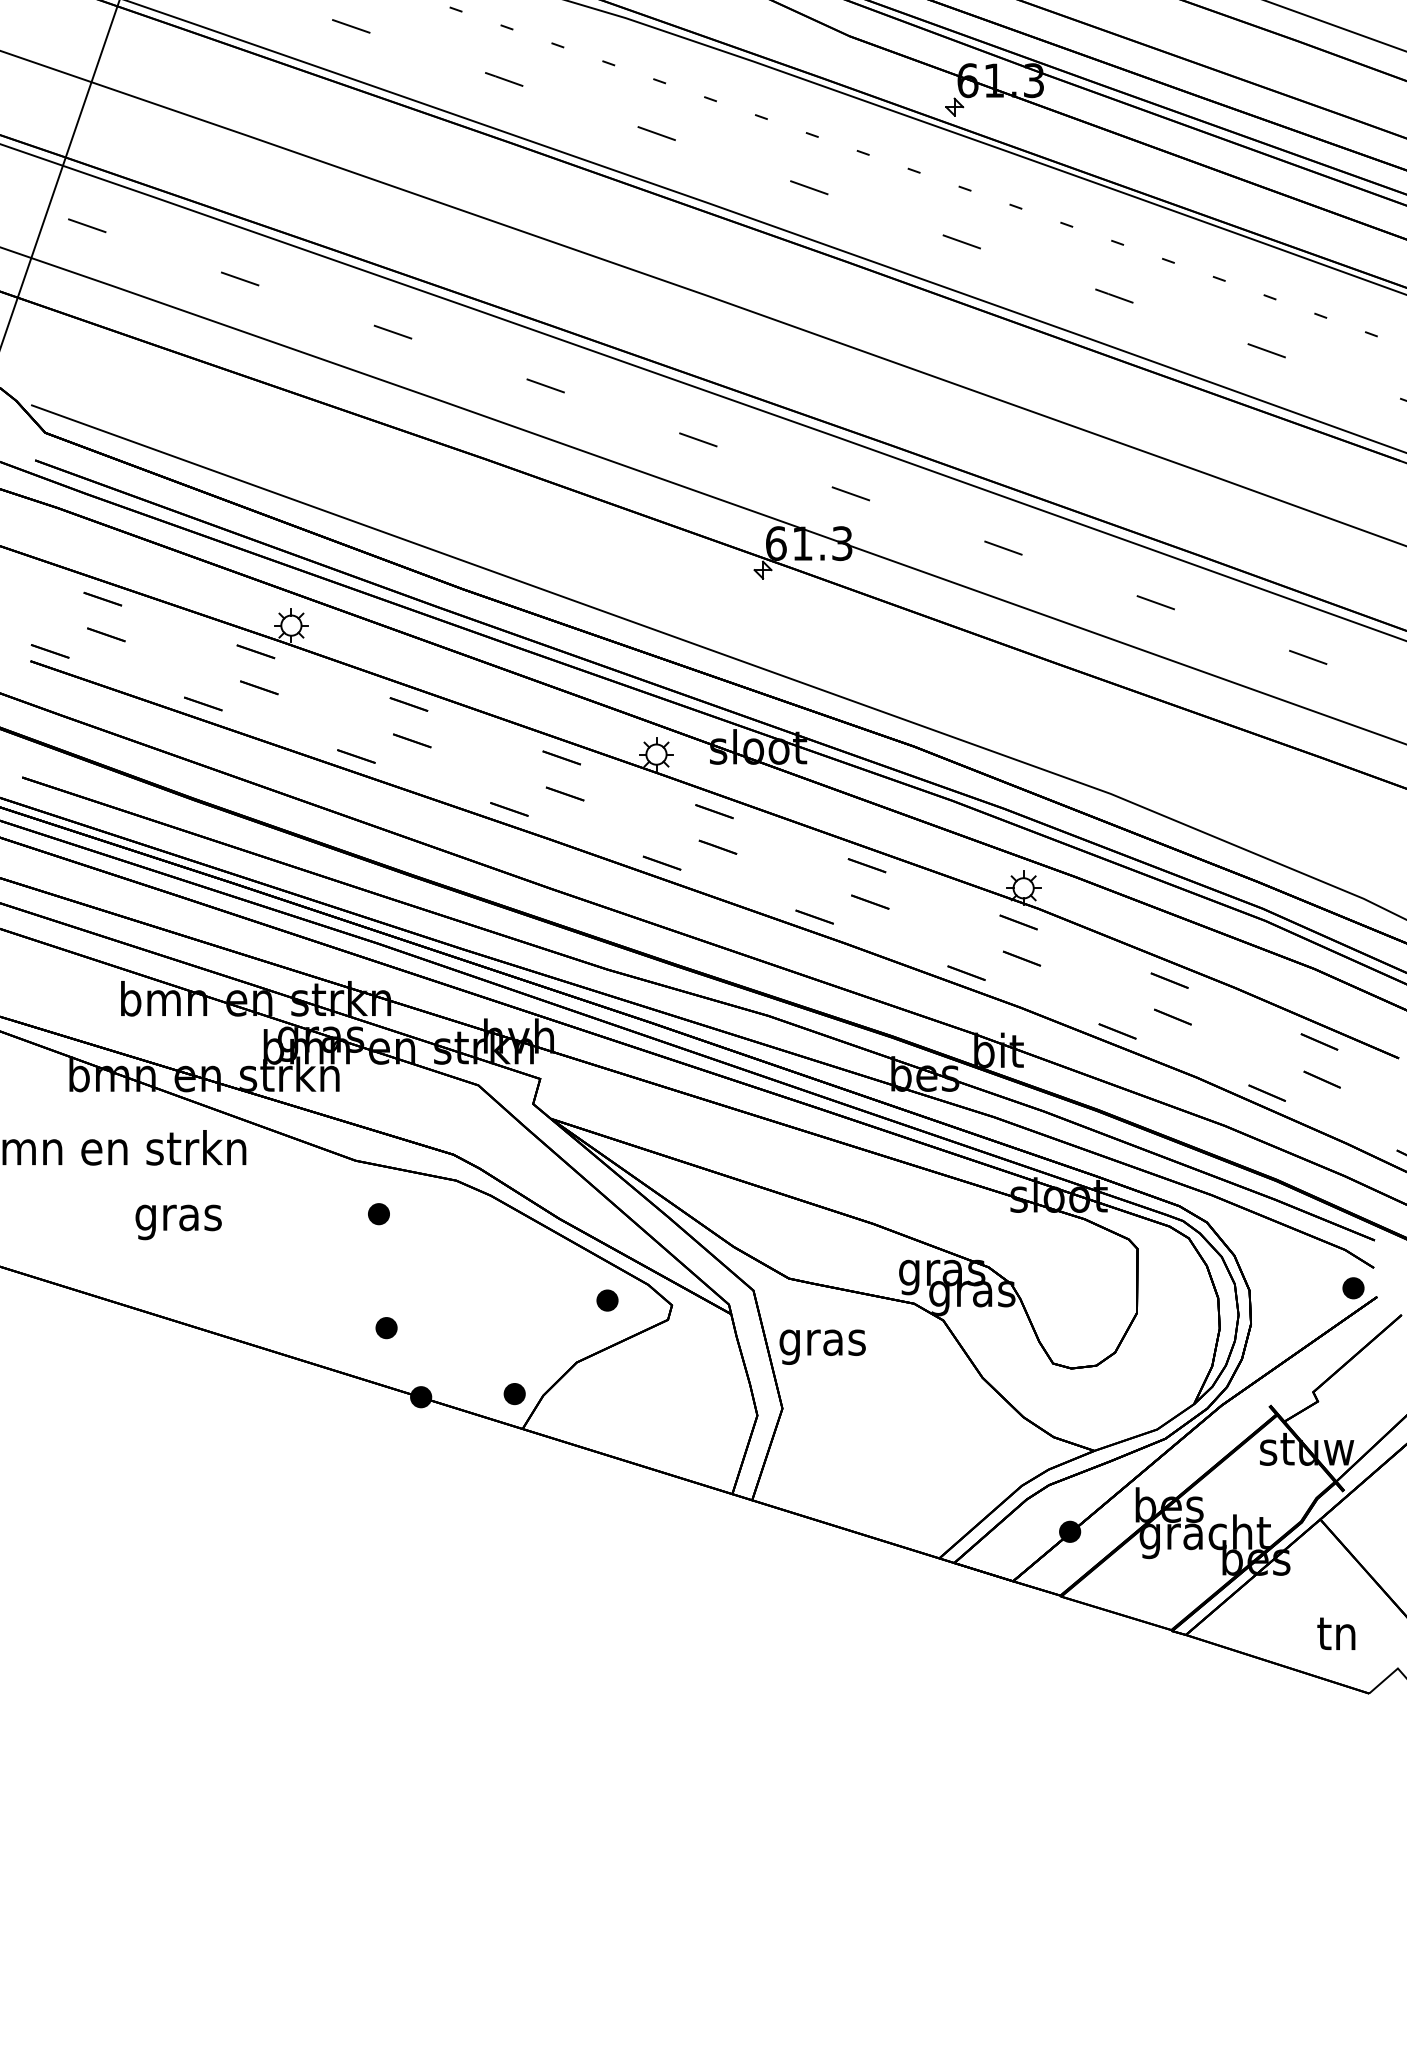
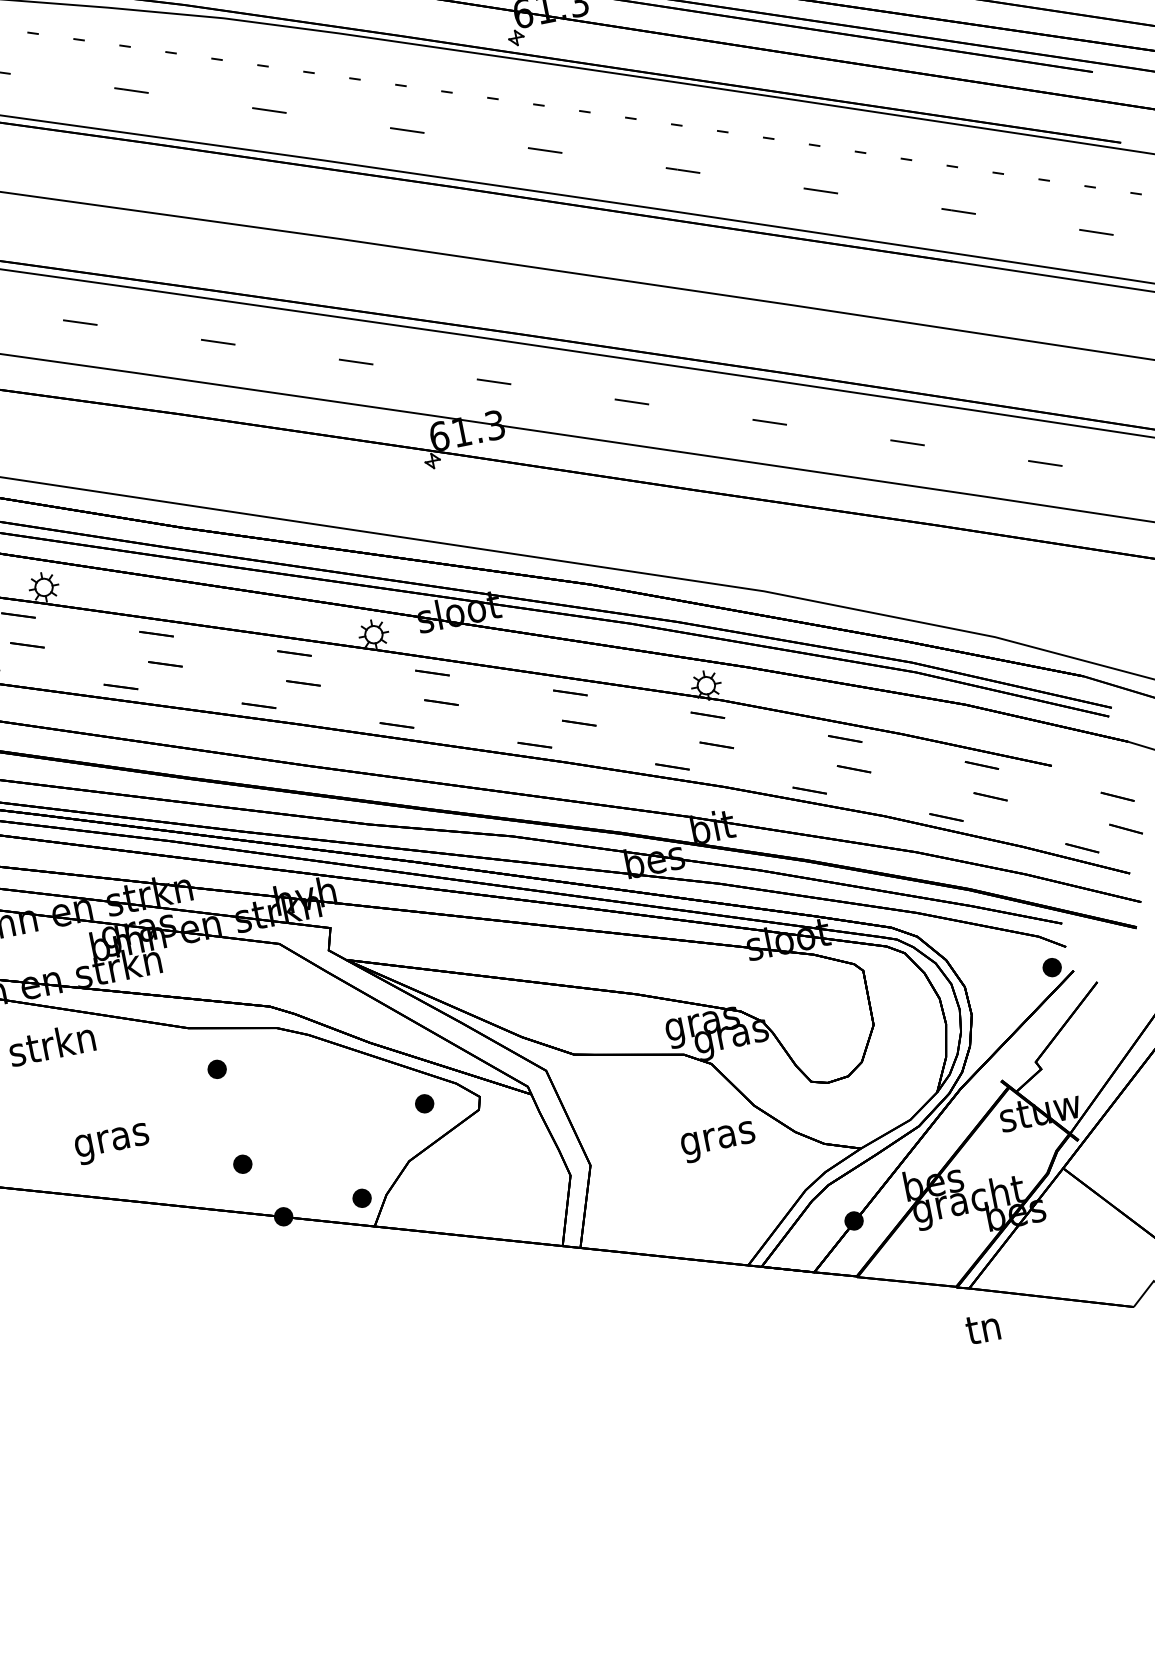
text: (178, 1222) -> (112, 1144), moved
text: (822, 1346) -> (718, 1141), moved
text: (1336, 1633) -> (982, 1328), moved

